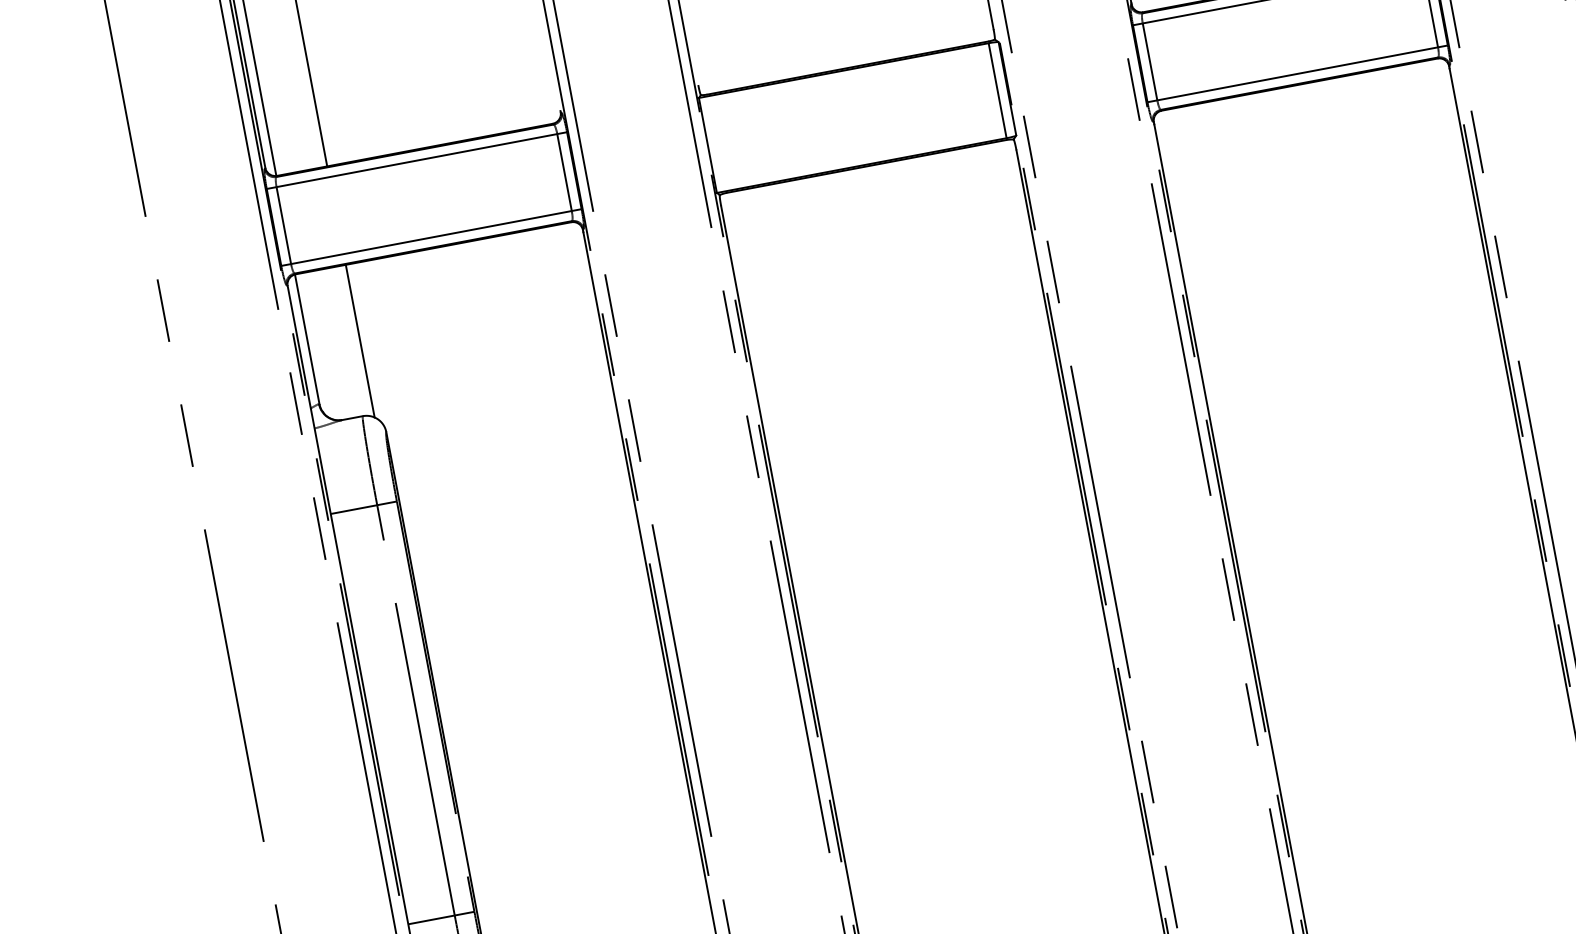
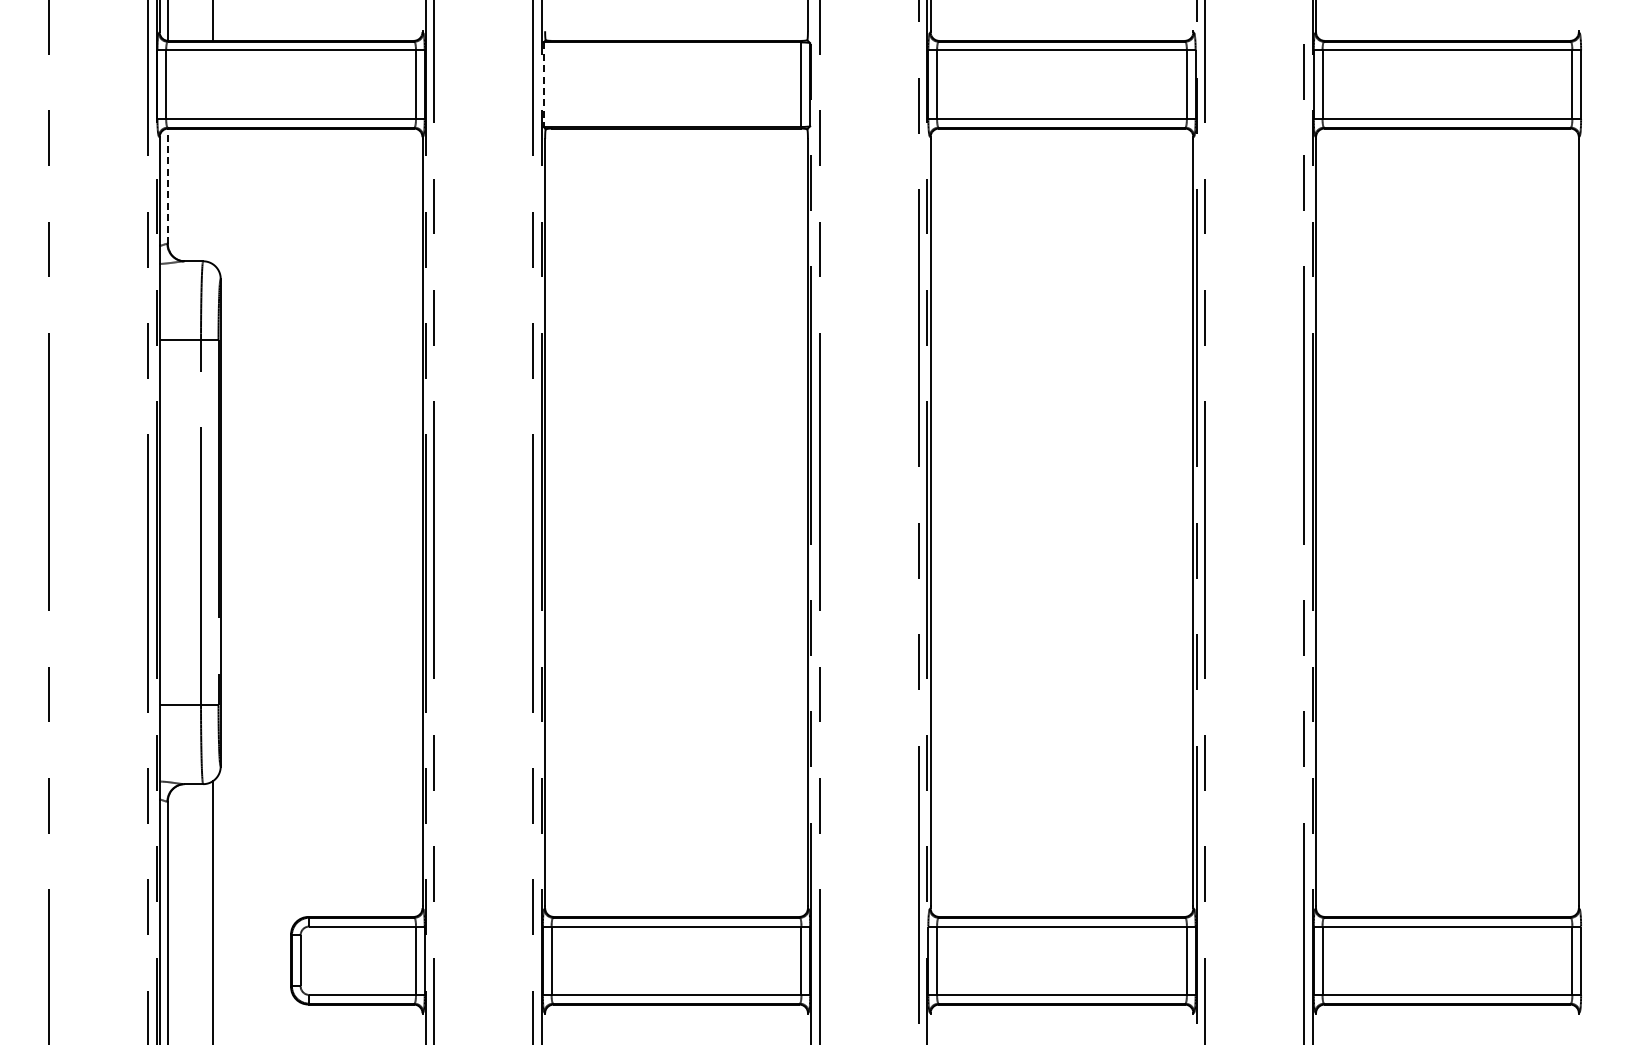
line: (707, 146) -> (543, 85), solid -> dashed
line: (306, 339) -> (167, 186), solid -> dashed
line: (360, 341) -> (213, 196), removed

